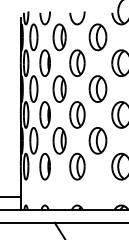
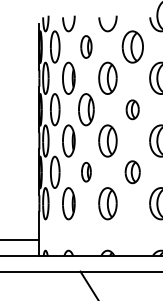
part: (59, 36) -> (86, 46), size x0.7
part: (97, 88) -> (132, 109), size x0.6
part: (59, 140) -> (86, 171), size x0.6
part: (97, 140) -> (132, 171), size x0.7

